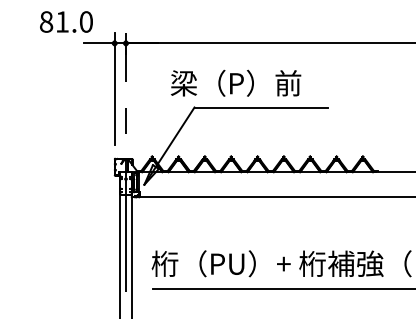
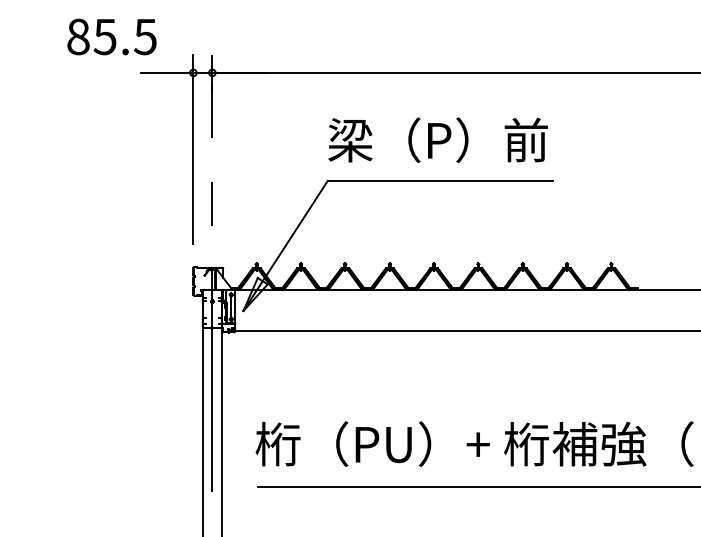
text: (73, 21) -> (123, 36), 81.0 -> 85.5
text: (236, 82) -> (438, 138), moved

